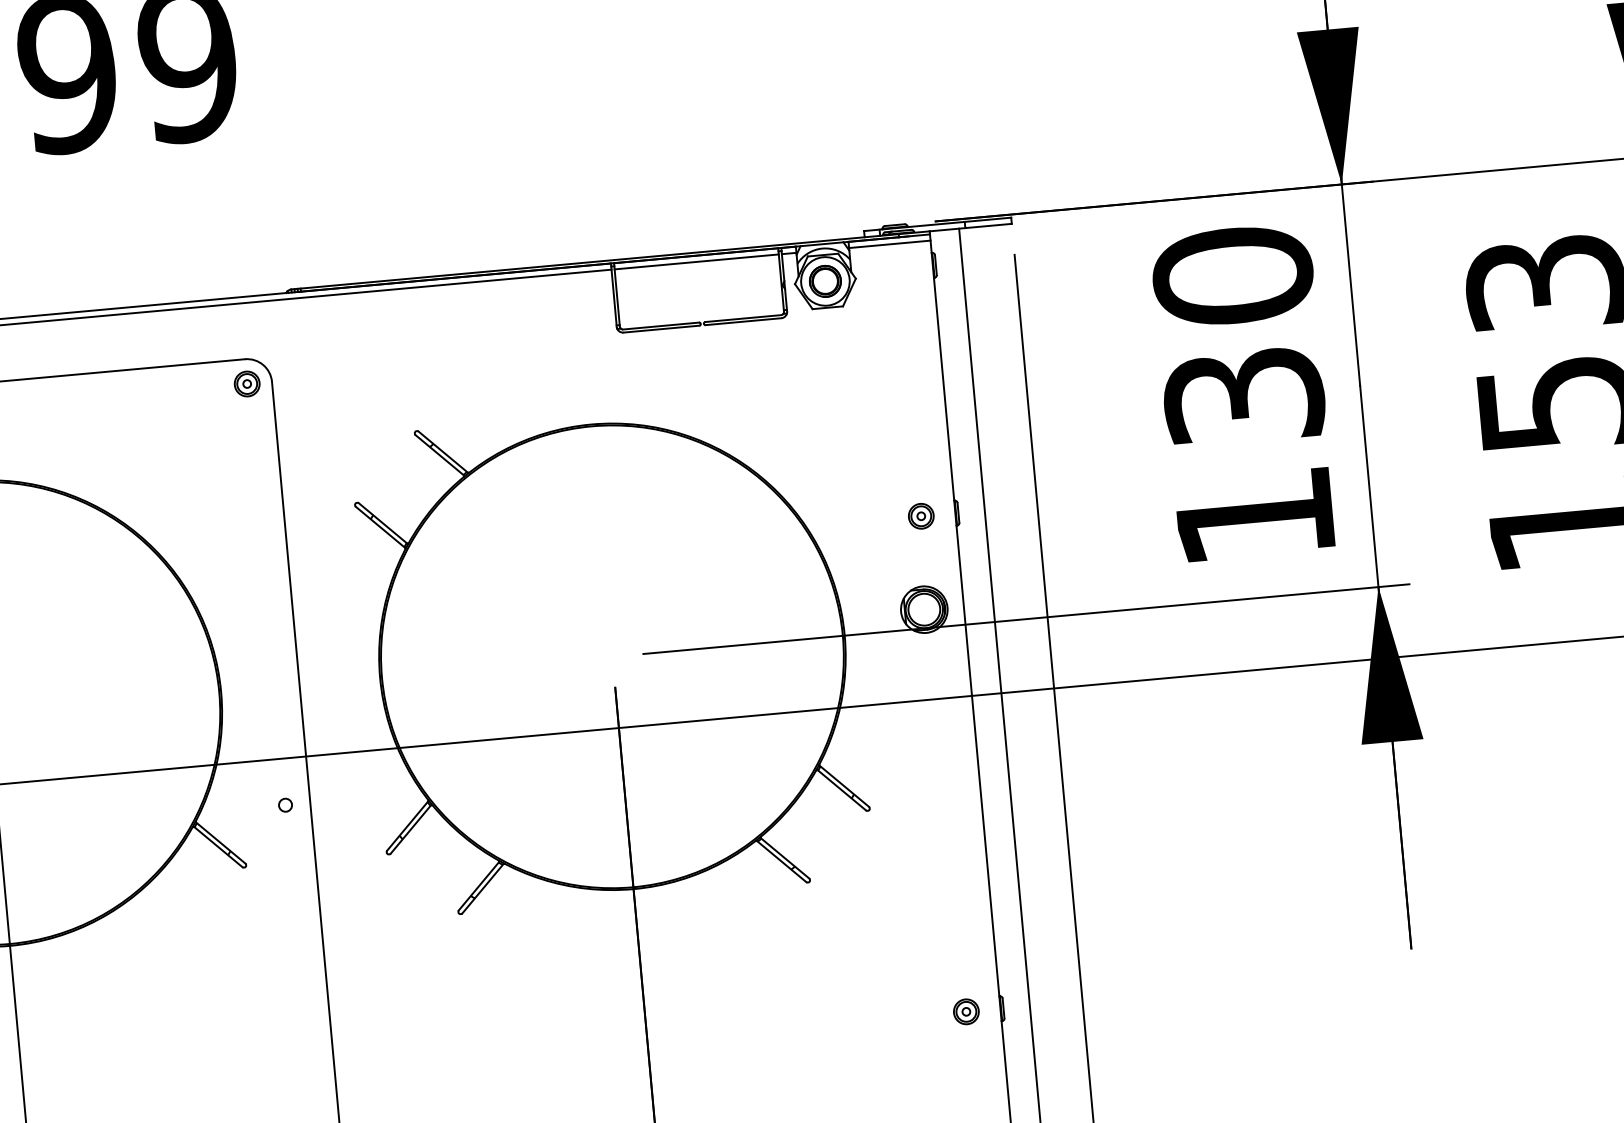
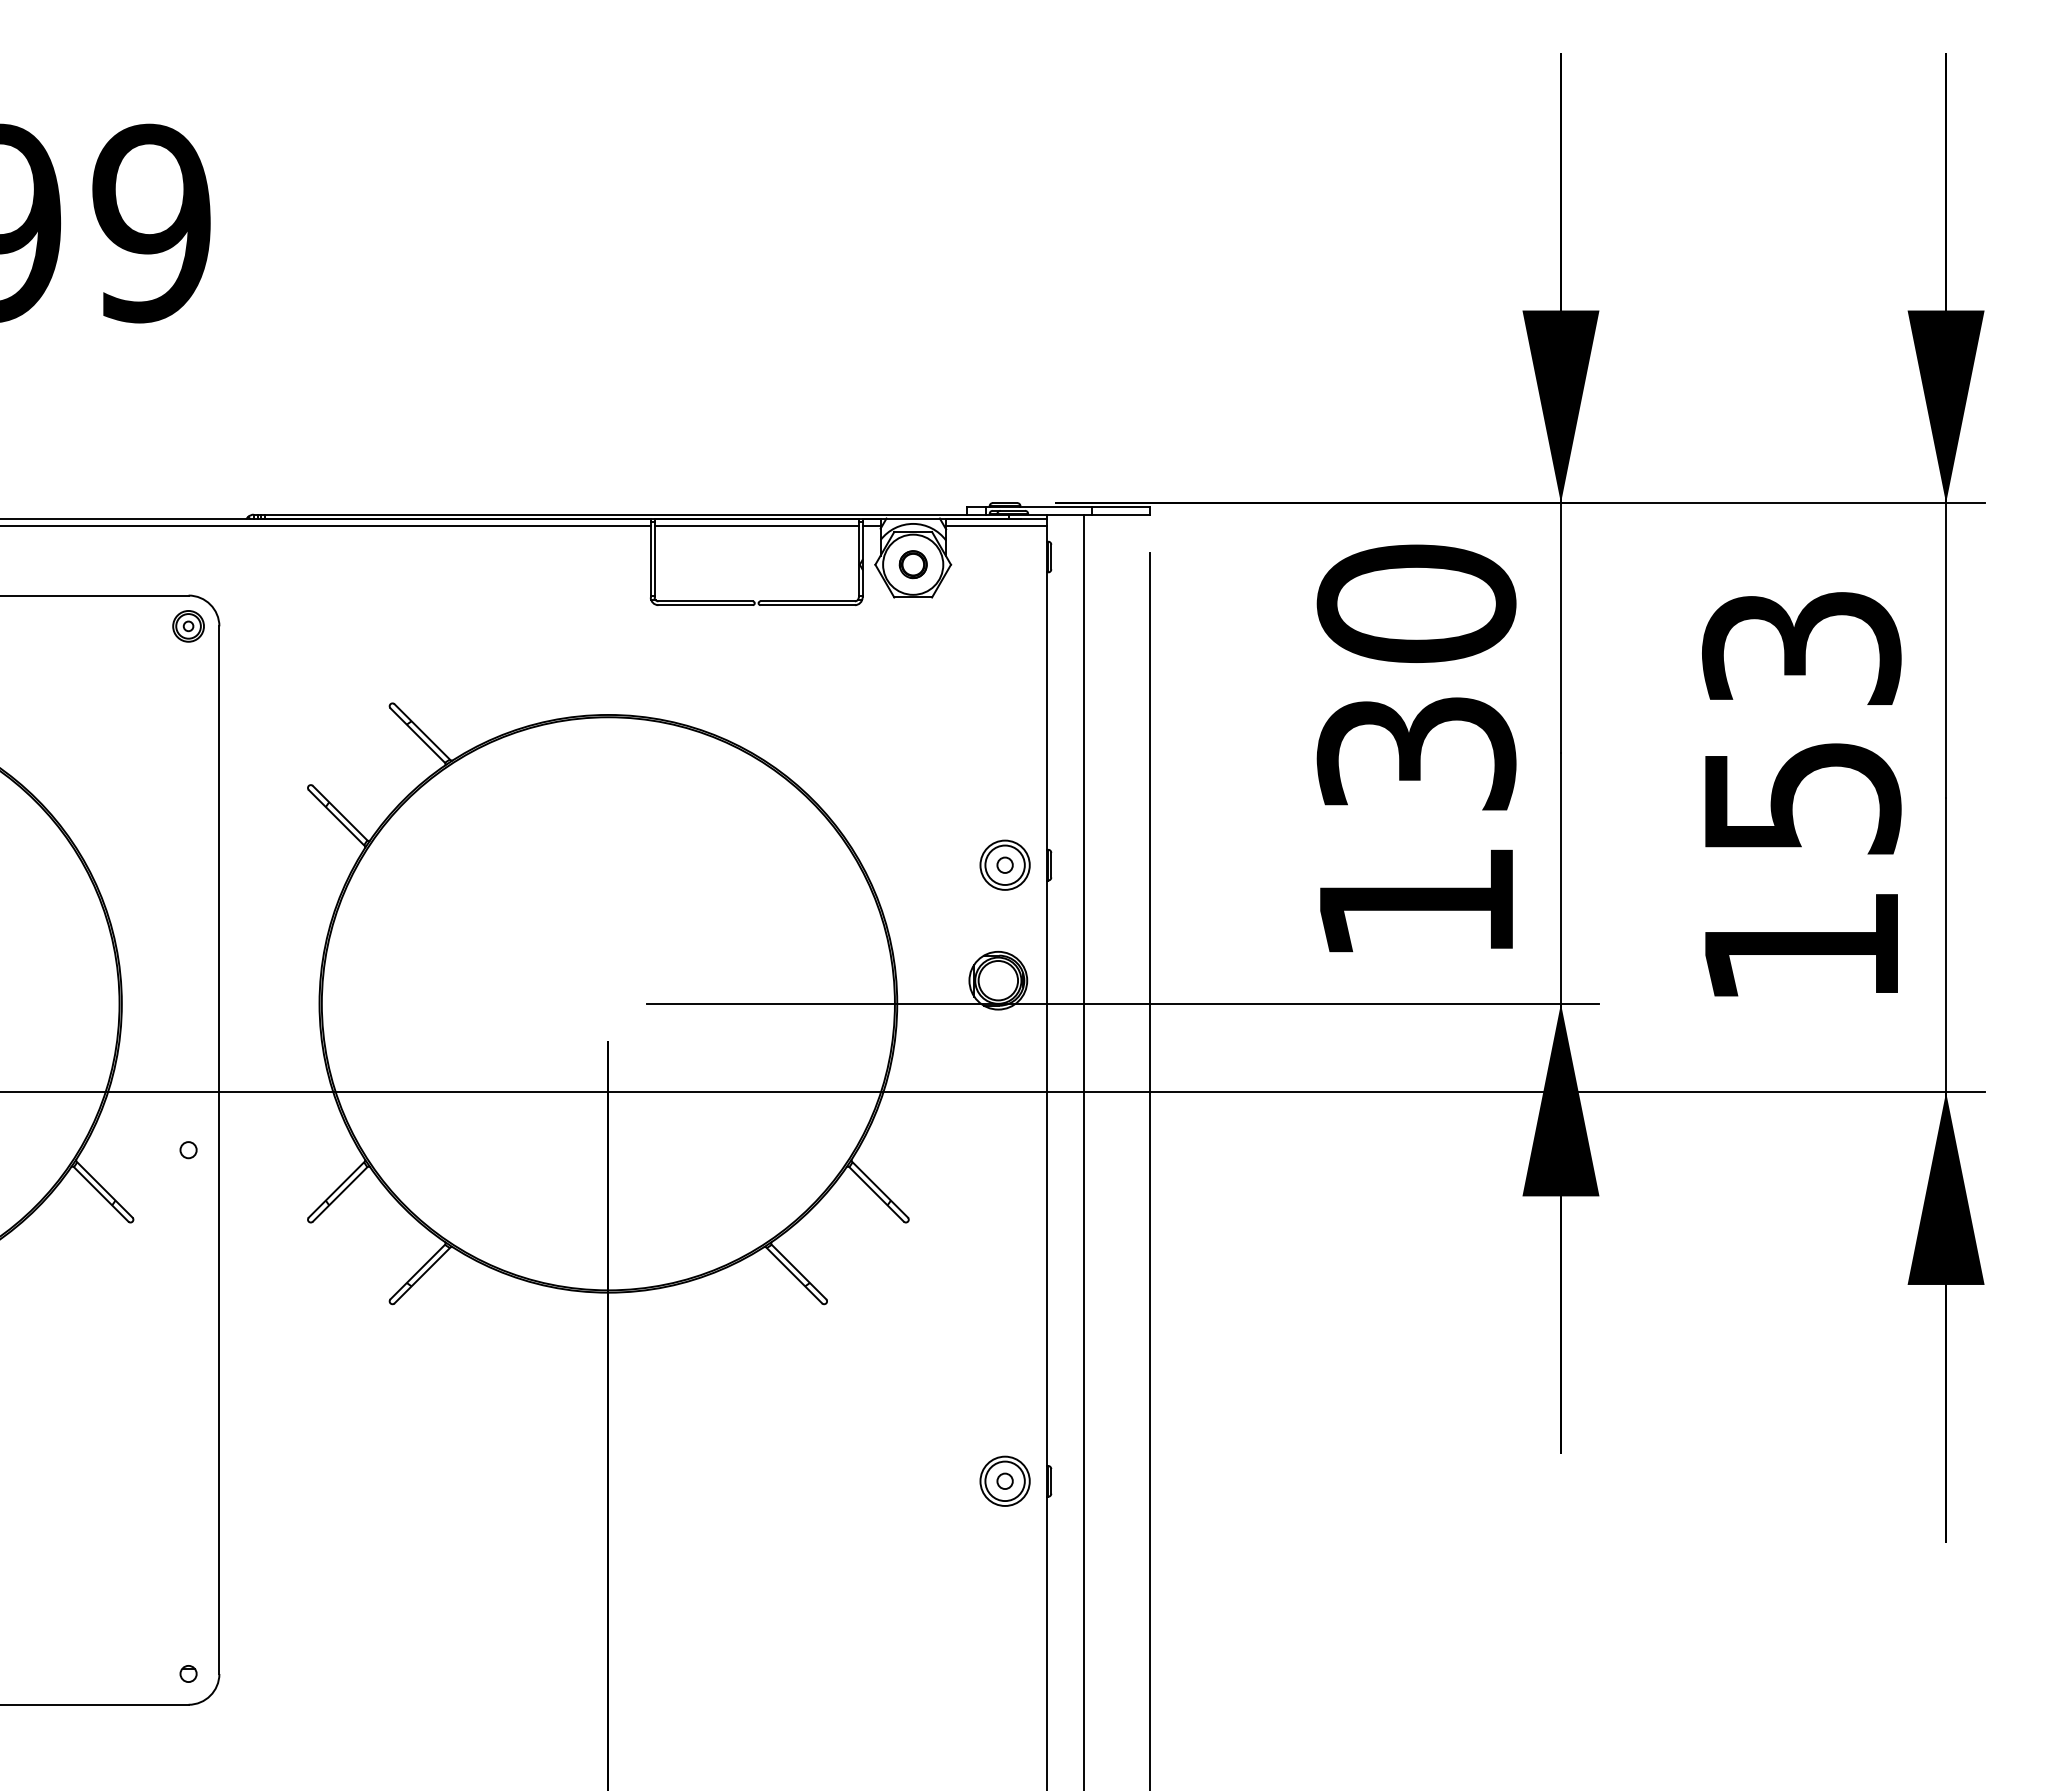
part: (825, 281) -> (913, 564), size x0.7
part: (920, 515) -> (1004, 864), size x1.6
part: (965, 1011) -> (1004, 1481), size x1.6

